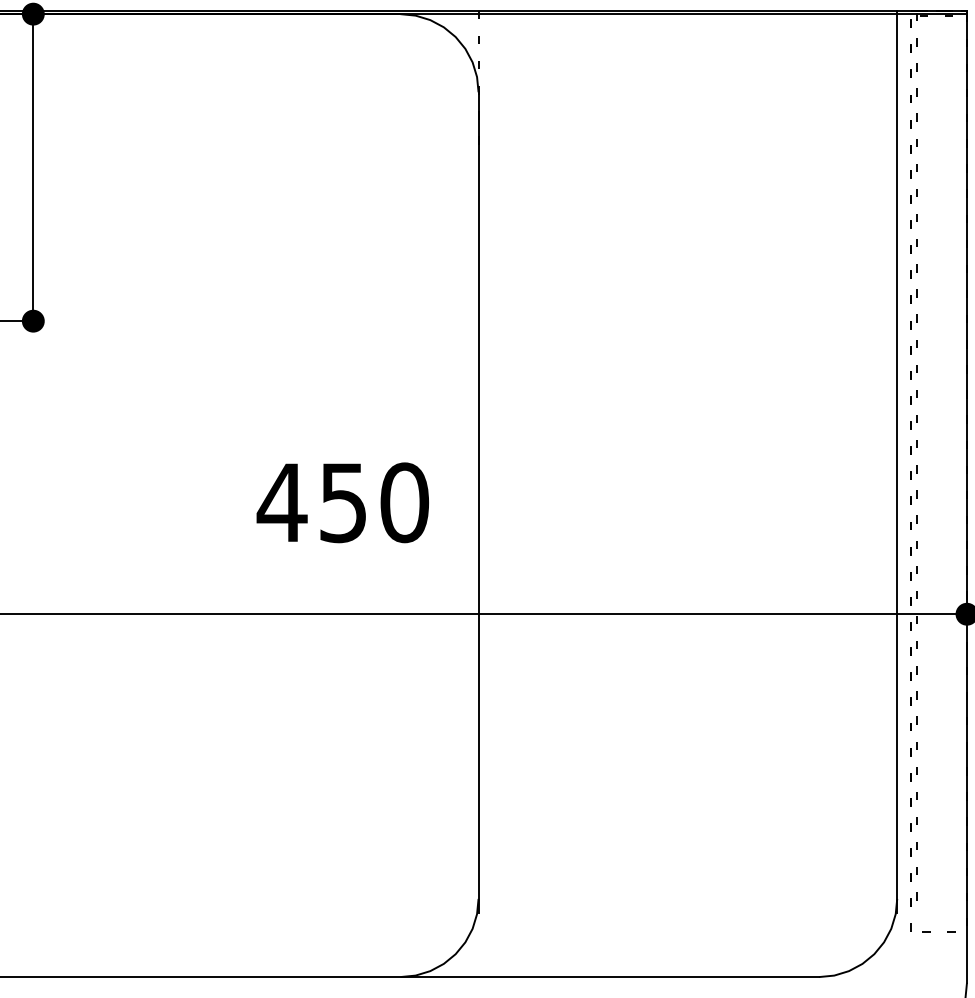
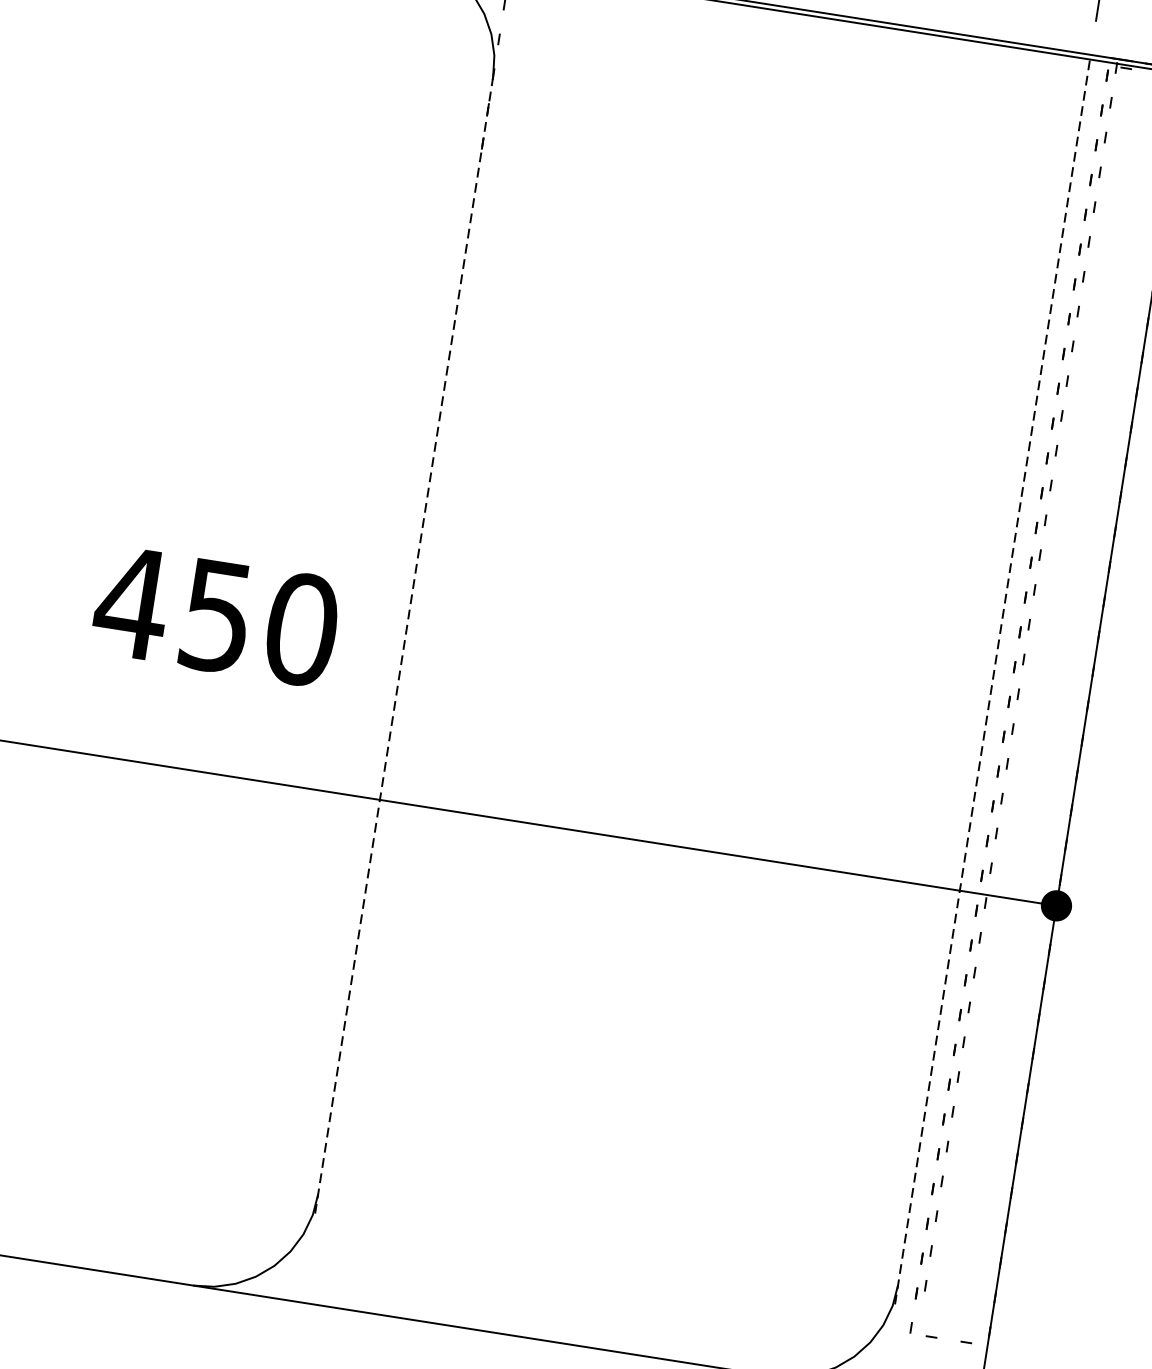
line: (897, 461) -> (993, 679), solid -> dashed
line: (478, 502) -> (404, 645), solid -> dashed

